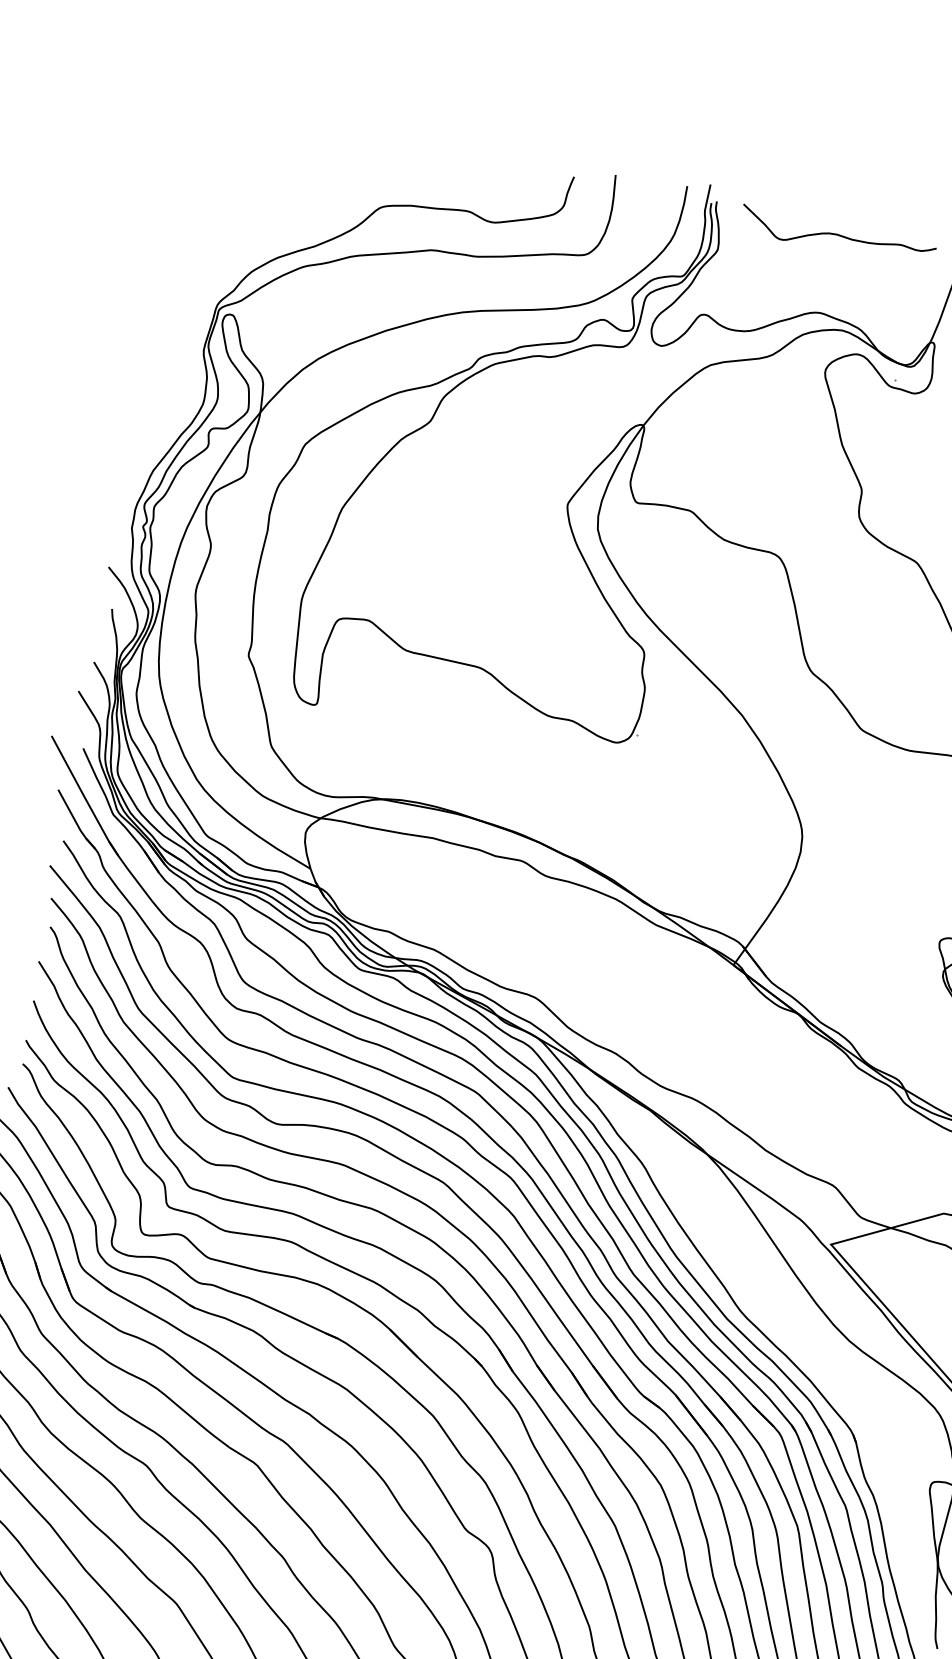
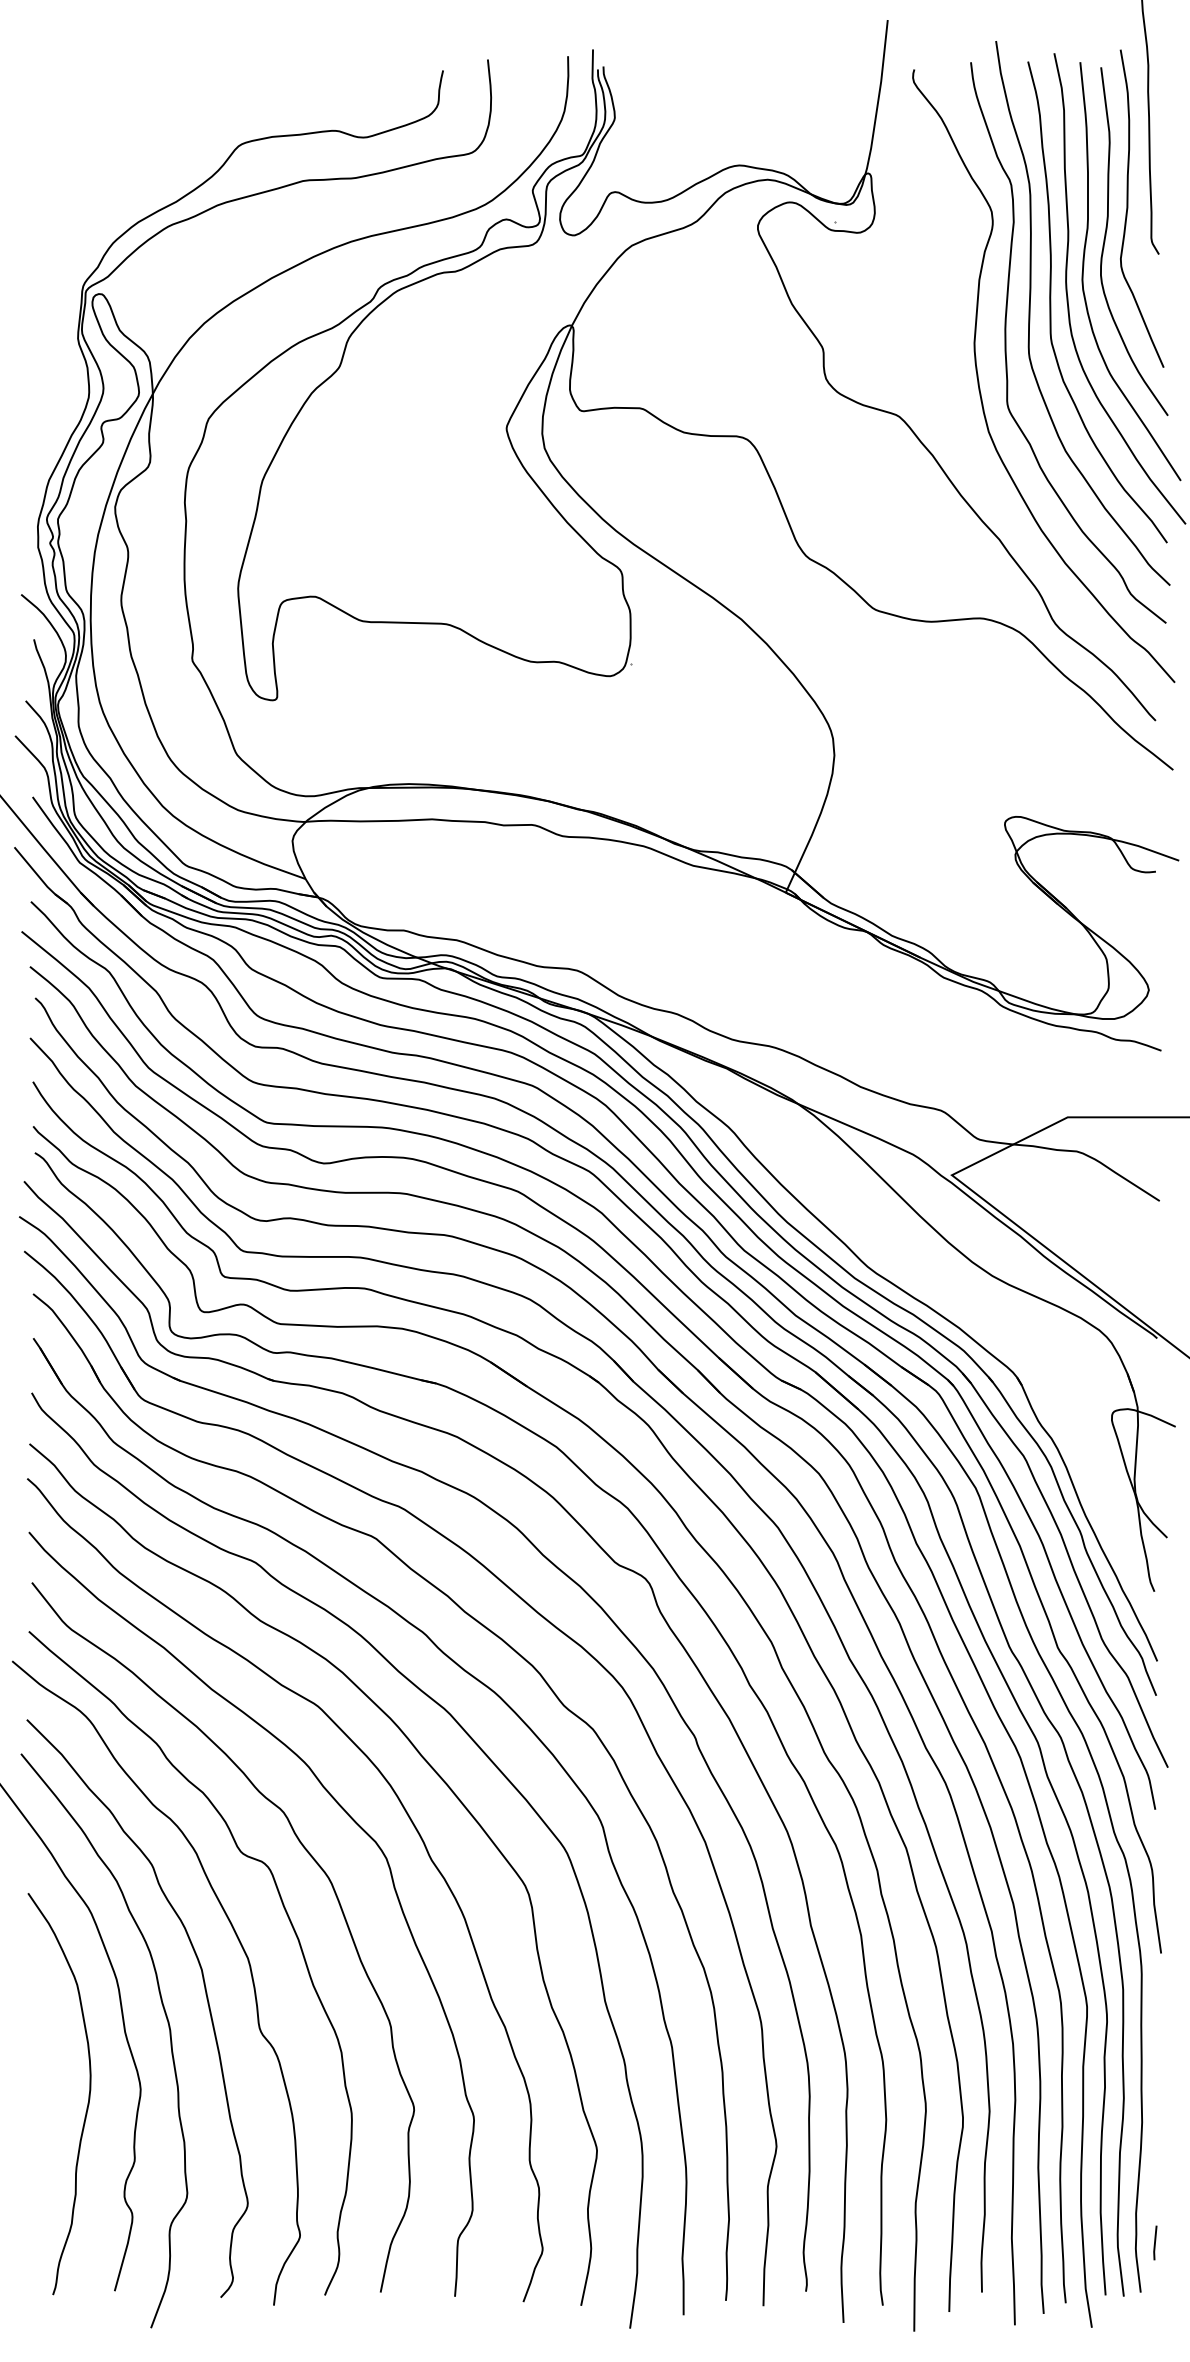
curve: (838, 235) -> (742, 77), removed

